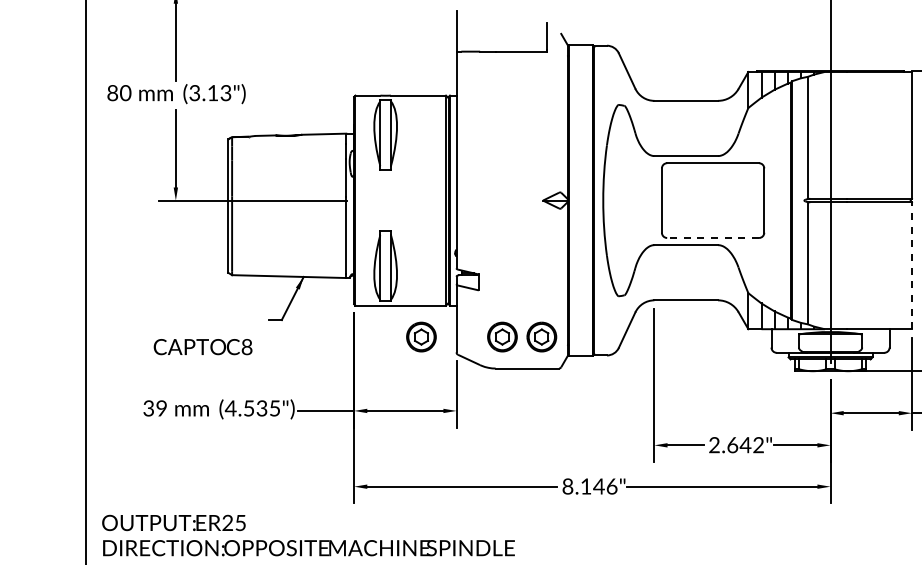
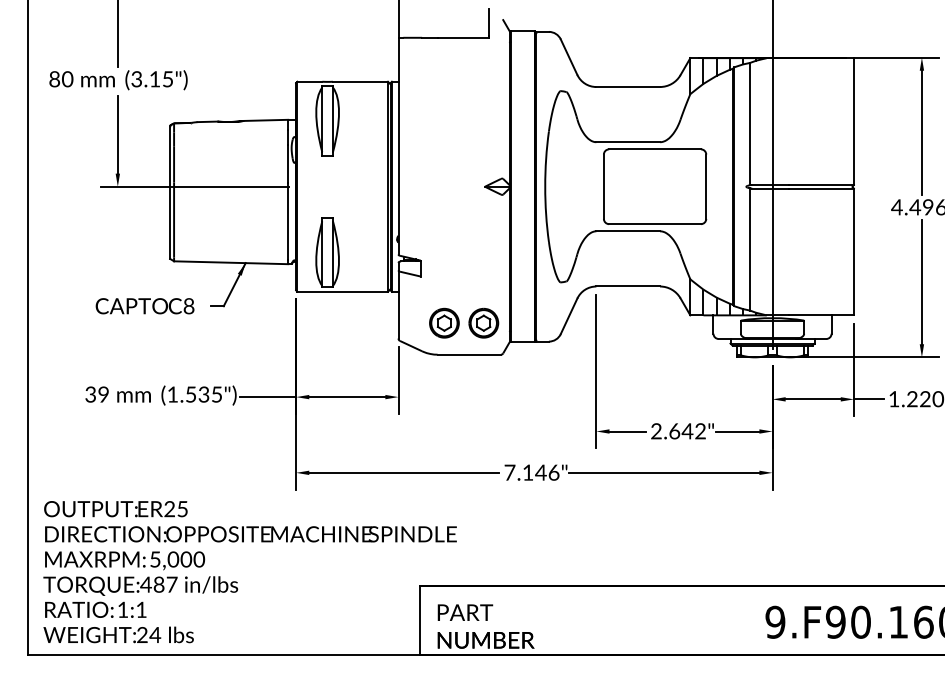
text: (225, 93) -> (167, 79), (3.13") -> (3.15")
line: (713, 238) -> (655, 224), dashed -> solid
line: (911, 265) -> (853, 251), dashed -> solid
part: (421, 336) -> (363, 322), removed
text: (202, 347) -> (144, 306), moved
text: (230, 408) -> (172, 394), (4.535") -> (1.535")
text: (567, 486) -> (509, 472), 8.146" -> 7.146"

